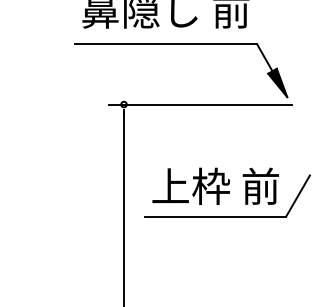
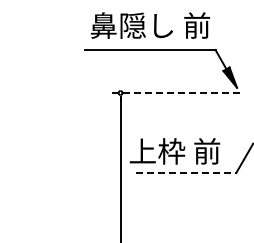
line: (199, 105) -> (174, 93), solid -> dashed
text: (215, 186) -> (174, 151), moved
line: (216, 217) -> (186, 173), solid -> dashed

